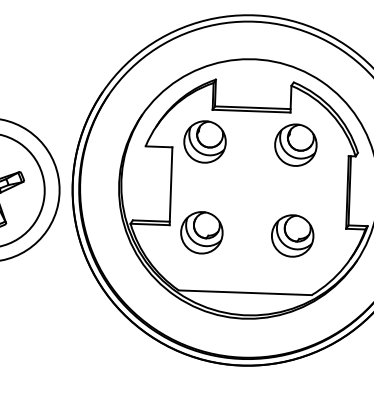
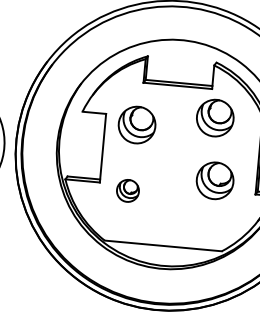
part: (204, 141) -> (136, 124), moved
part: (201, 232) -> (127, 190), size x0.6
part: (292, 235) -> (214, 180), moved

